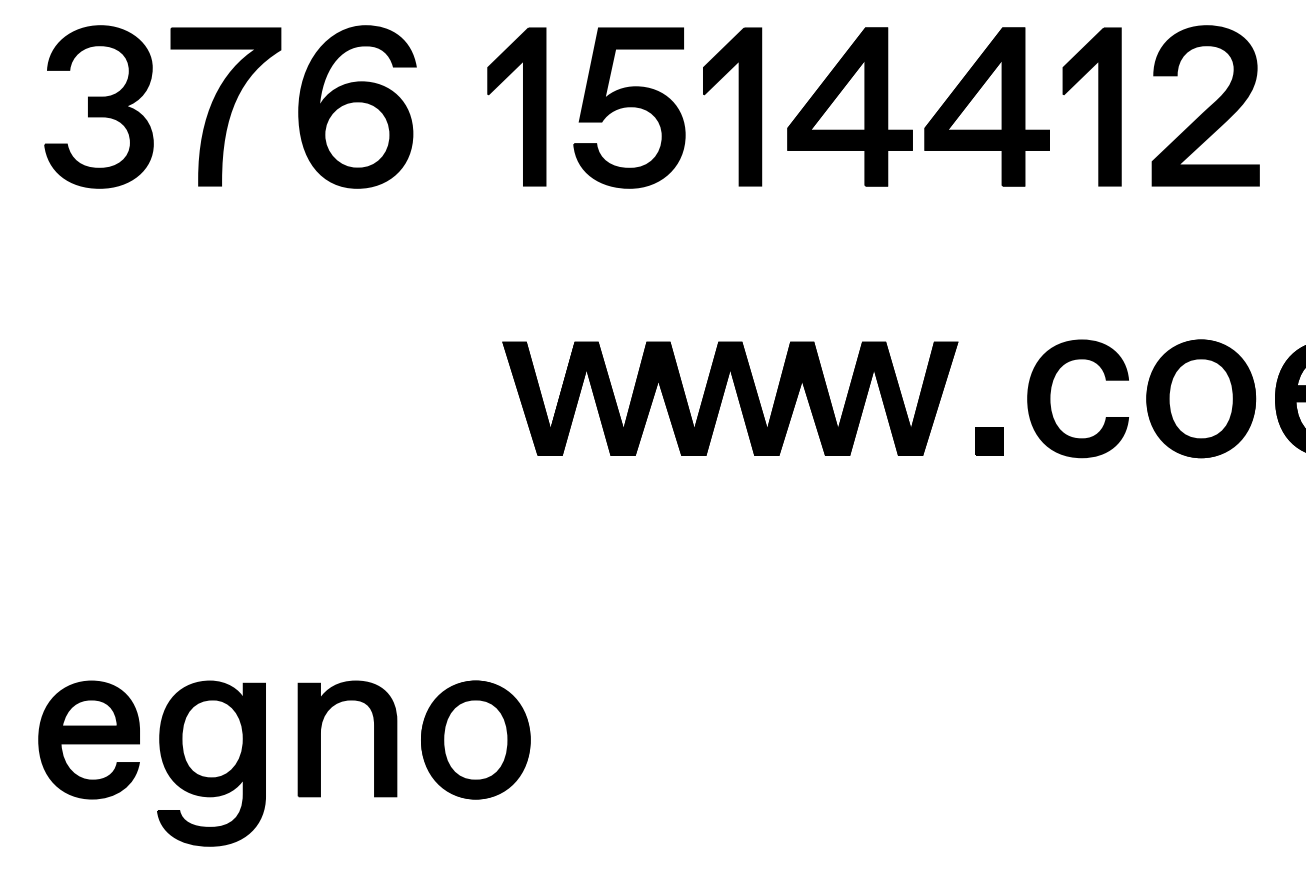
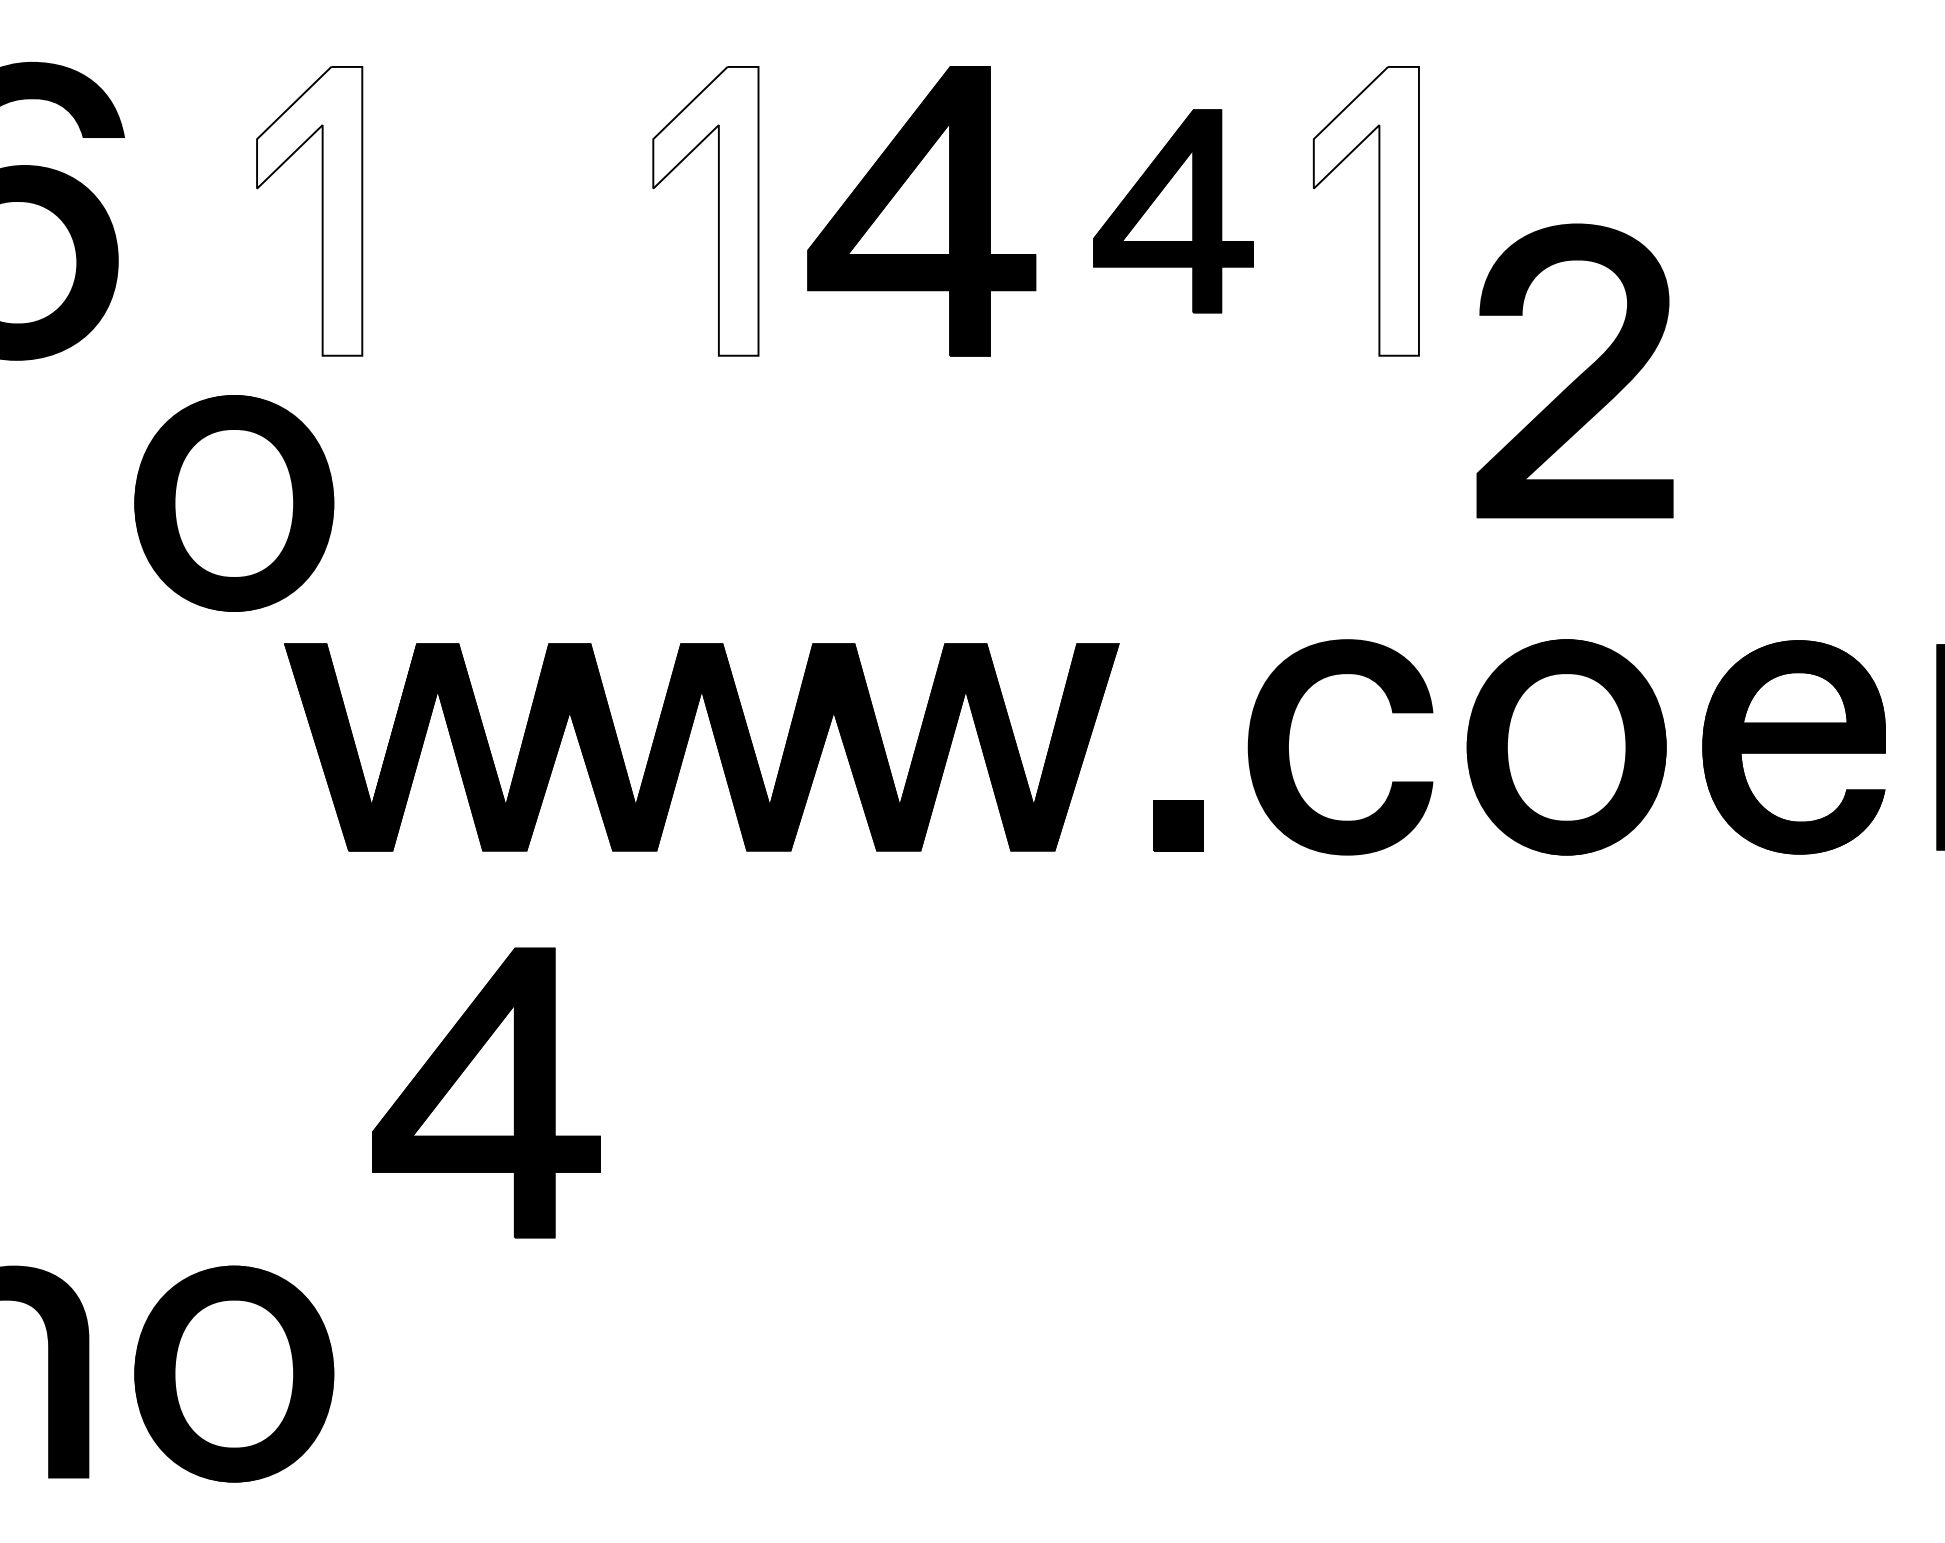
part: (1205, 105) -> (1574, 370), moved
fill: (516, 106) -> (309, 210), removed
fill: (732, 106) -> (705, 210), removed
part: (986, 106) -> (1172, 210), size x0.7
fill: (1091, 106) -> (1365, 210), removed
part: (629, 107) -> (516, 212), removed
part: (475, 265) -> (233, 502), added
part: (612, 586) -> (485, 1092), added

